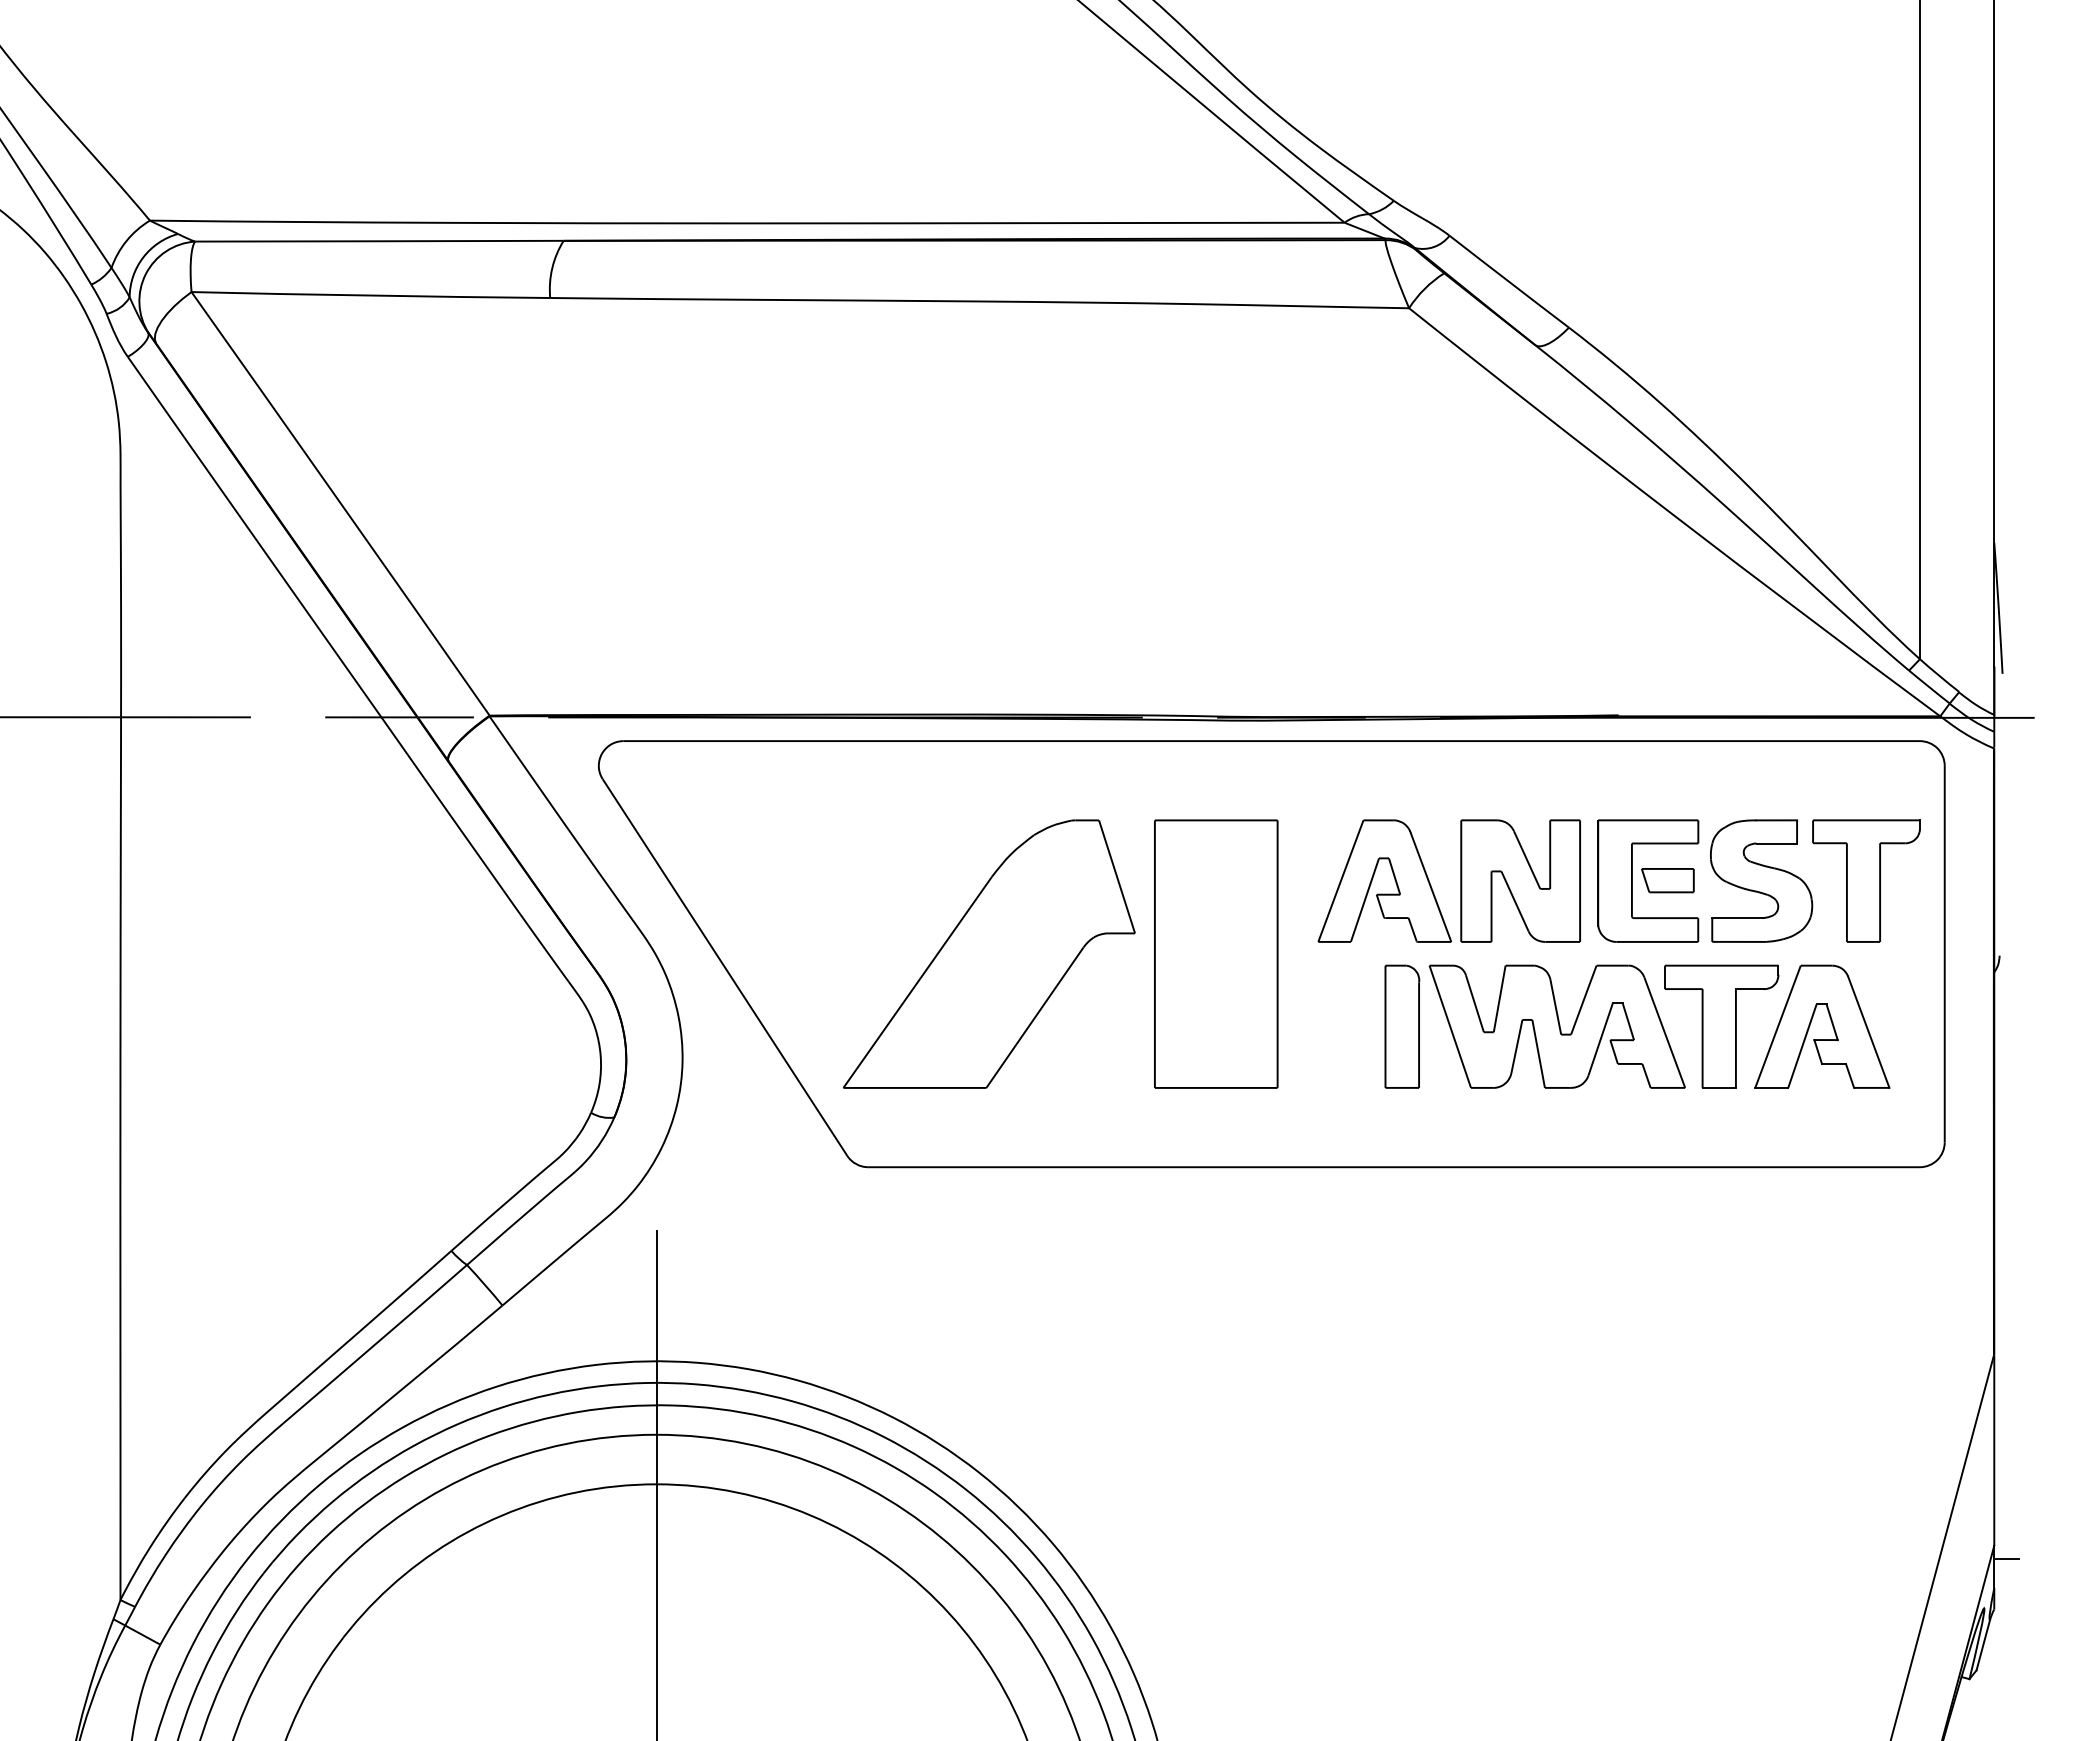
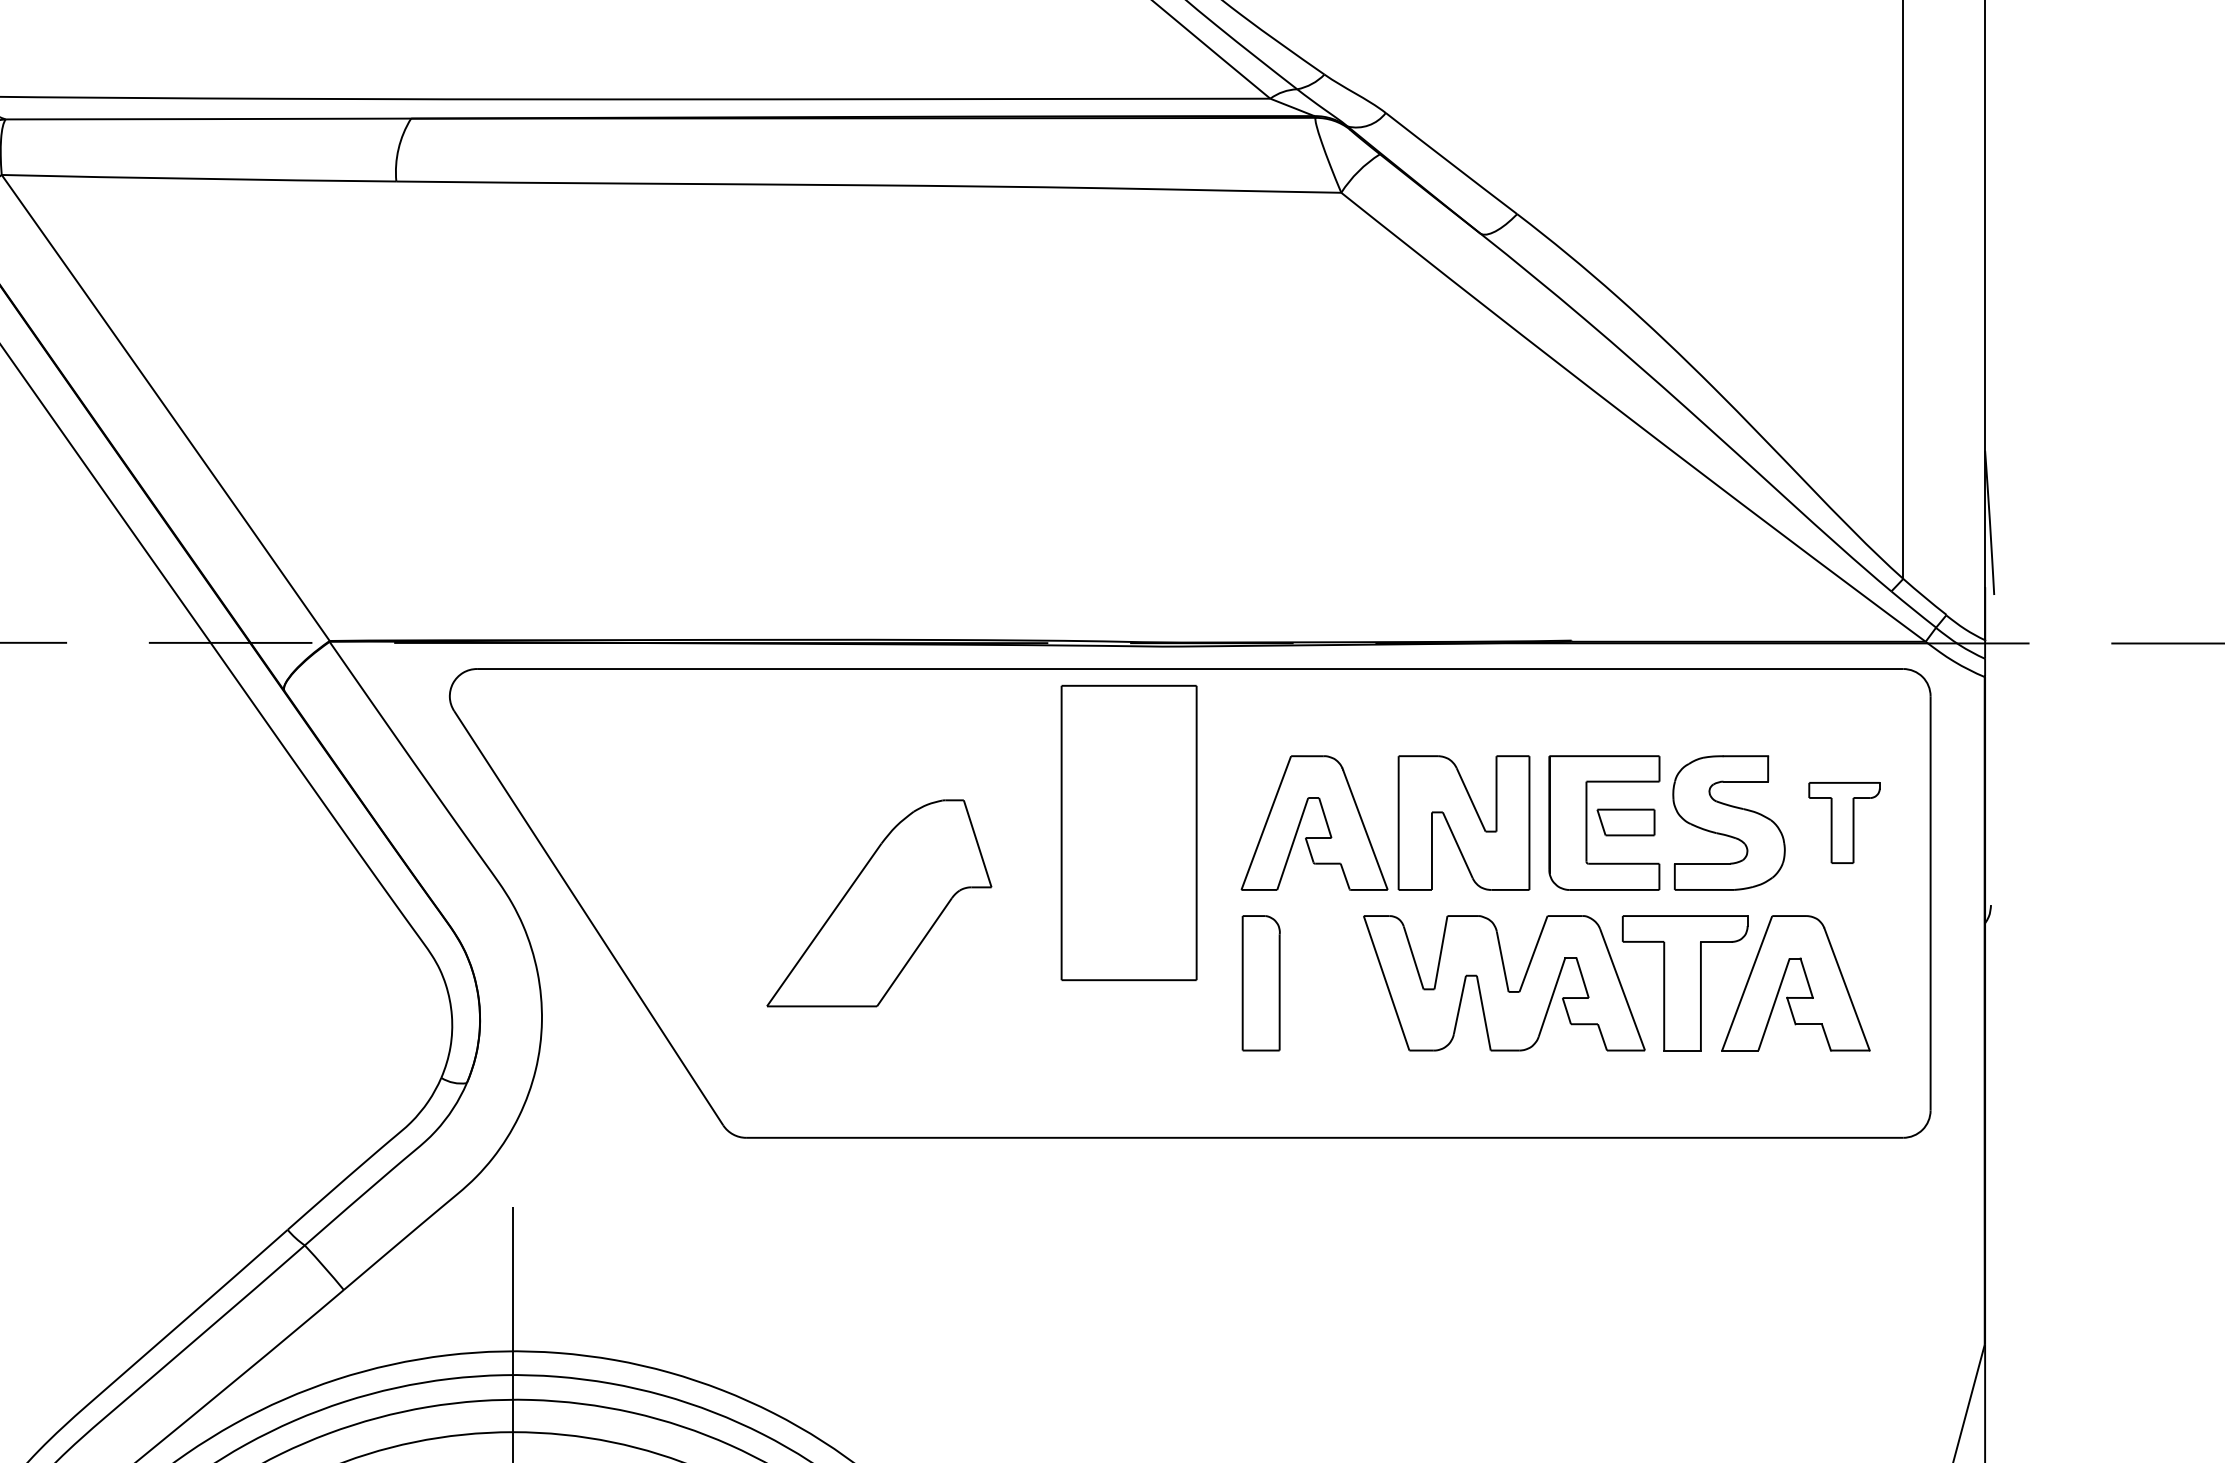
part: (1866, 880) -> (1844, 822), size x0.6
part: (988, 953) -> (878, 902), size x0.7
part: (1216, 953) -> (1129, 832), moved
part: (1402, 1026) -> (1261, 982), moved

